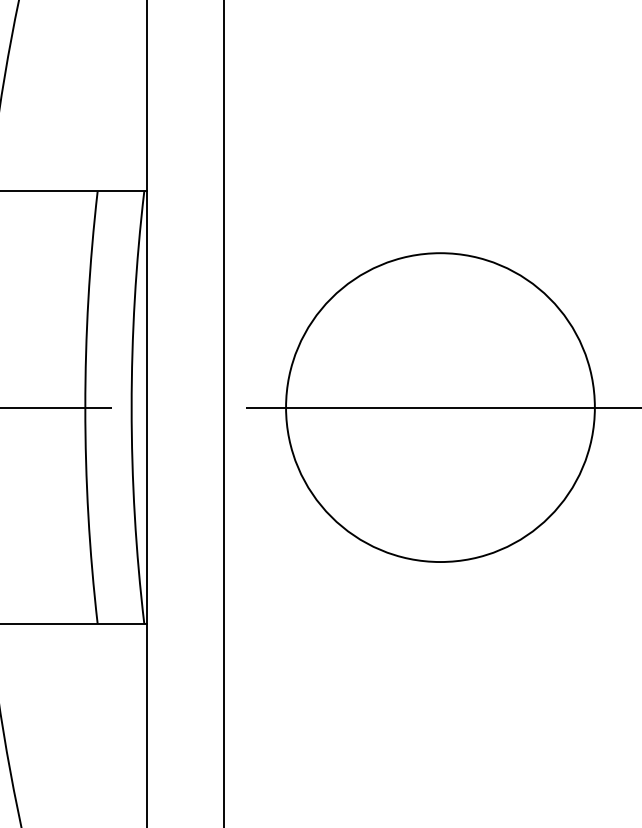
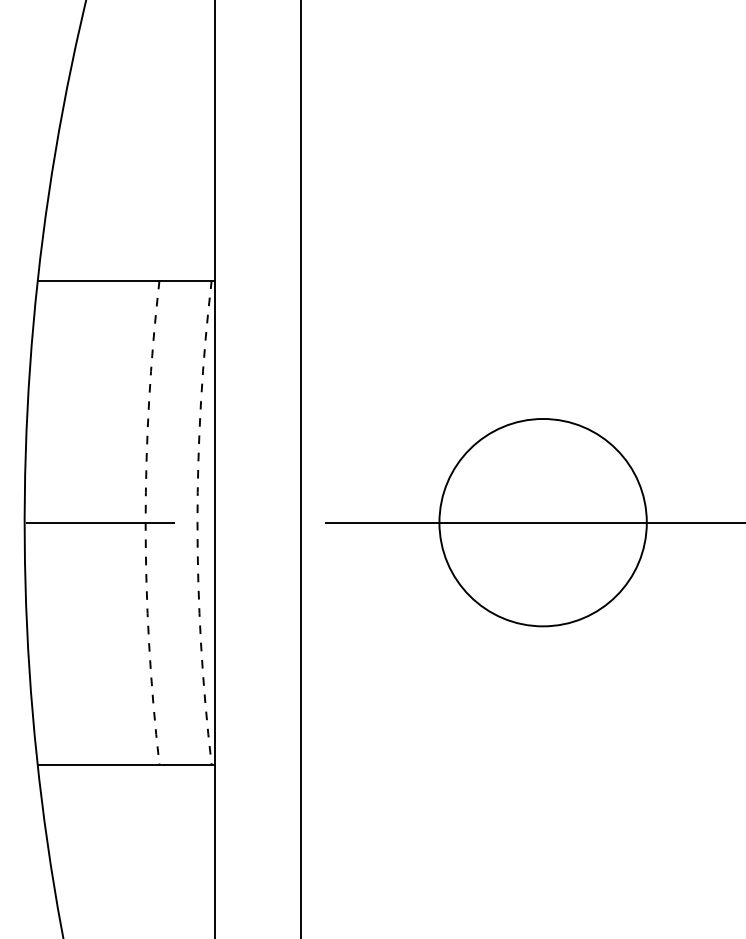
arc: (85, 407) -> (145, 522), solid -> dashed
arc: (131, 407) -> (197, 522), solid -> dashed
circle: (439, 407) -> (542, 522), size x0.6

